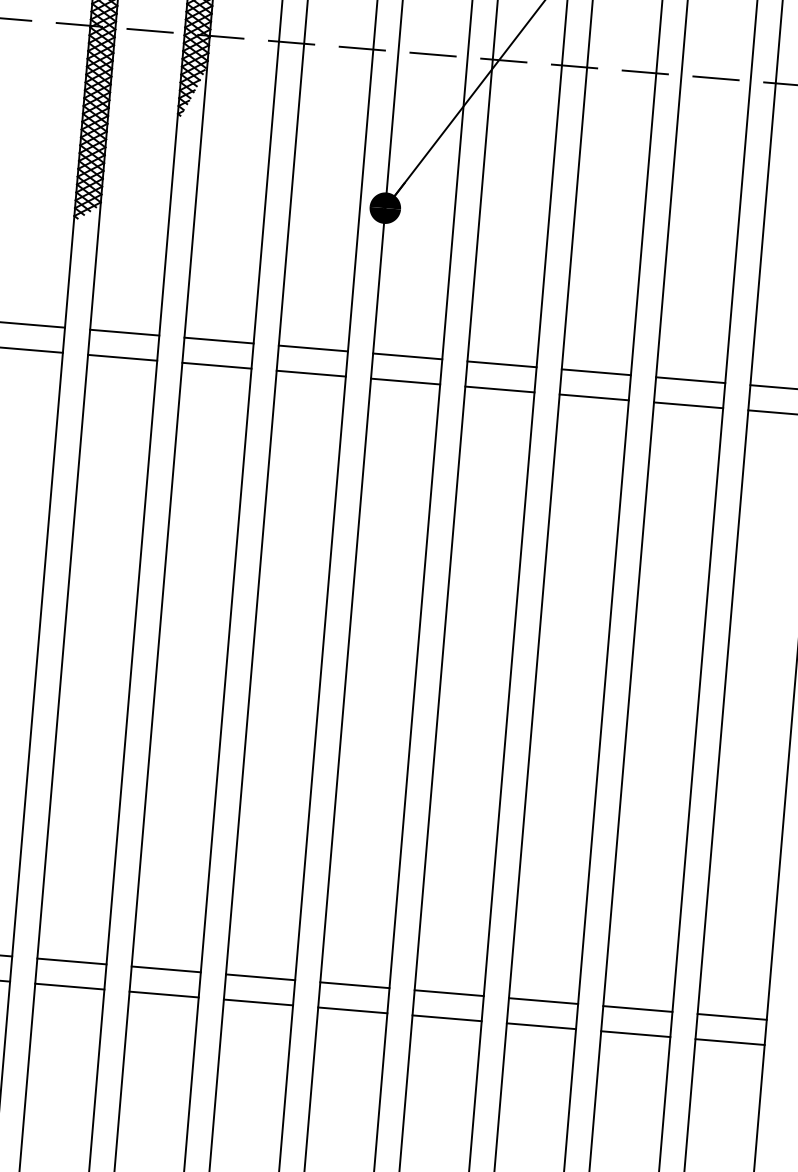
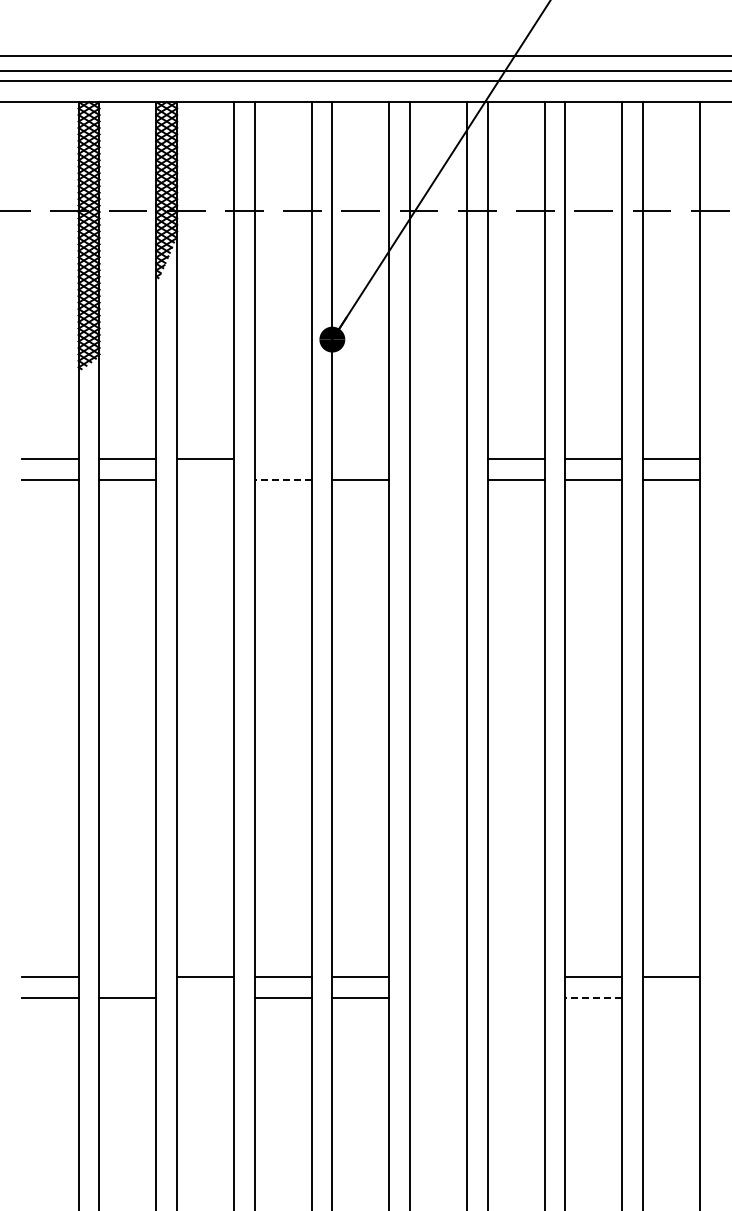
line: (312, 348) -> (282, 459), removed
line: (407, 356) -> (360, 459), removed
line: (500, 364) -> (437, 459), removed
line: (216, 365) -> (205, 479), removed
line: (310, 373) -> (282, 479), solid -> dashed
line: (498, 388) -> (437, 479), removed
line: (71, 961) -> (127, 976), removed
line: (448, 992) -> (437, 976), removed
line: (164, 994) -> (205, 997), removed
line: (542, 1000) -> (515, 976), removed
line: (445, 1018) -> (437, 997), removed
line: (540, 1026) -> (515, 997), removed
line: (635, 1034) -> (593, 997), solid -> dashed
line: (729, 1041) -> (670, 997), removed

